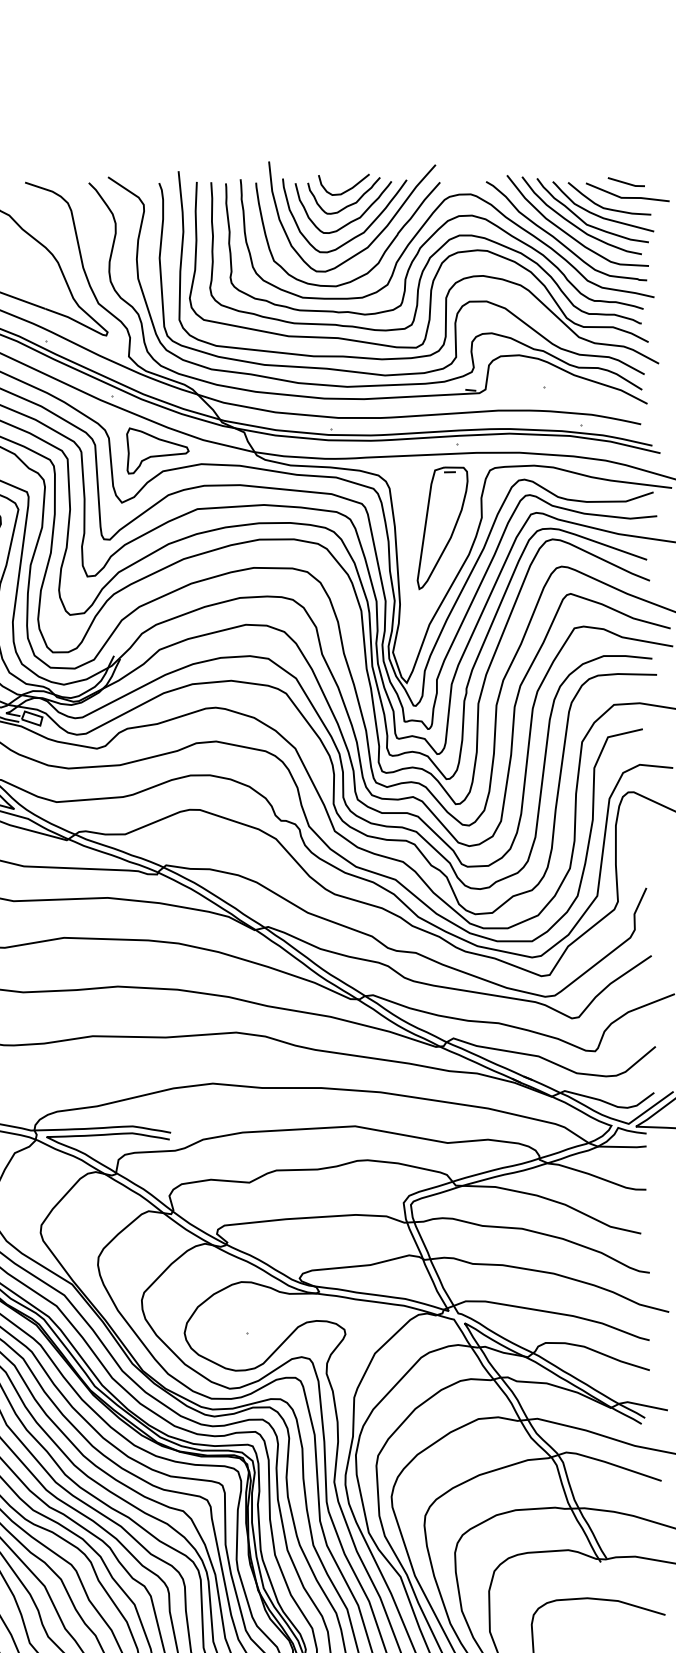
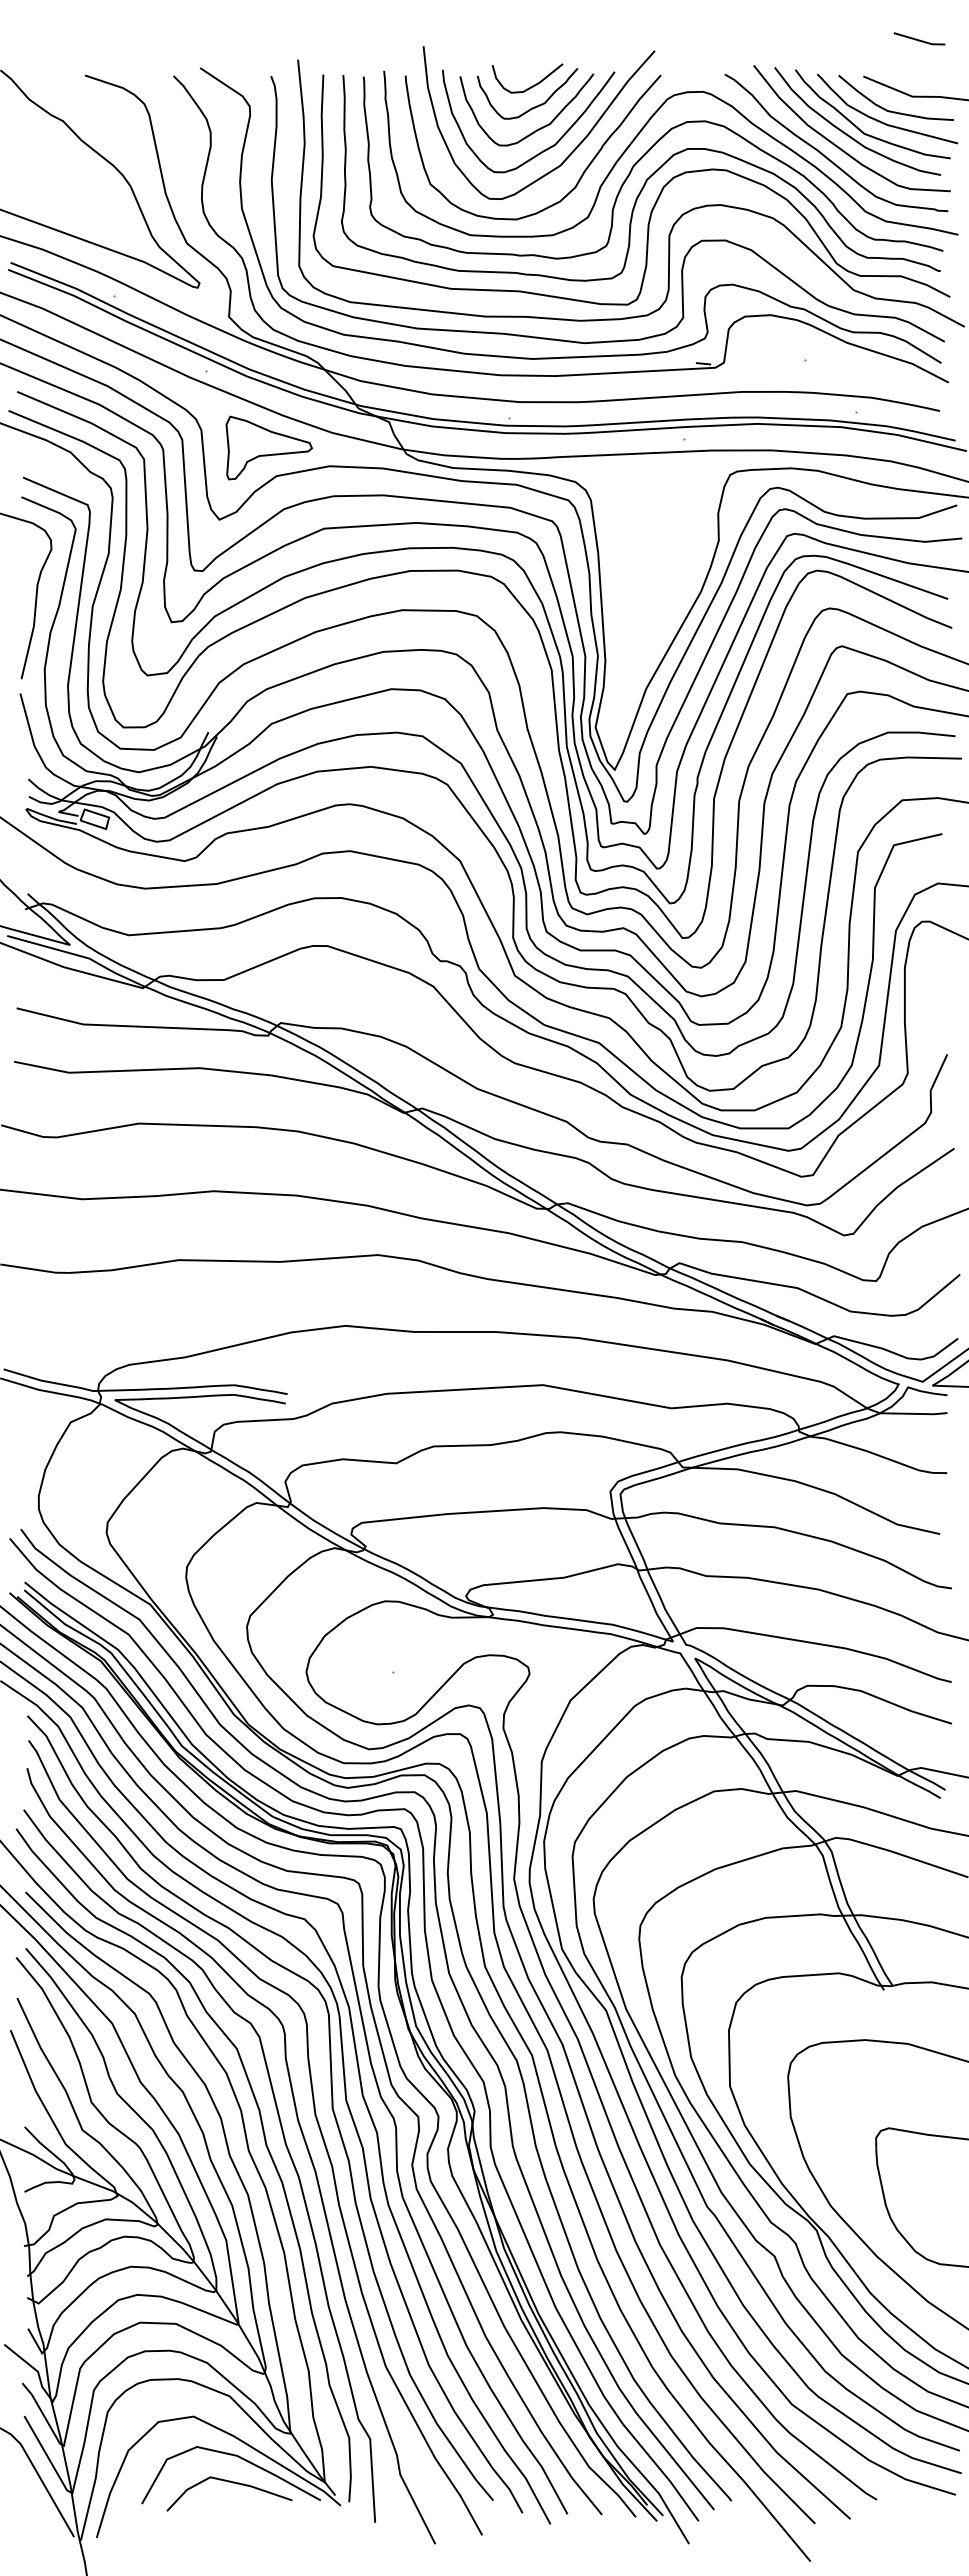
line: (626, 182) -> (919, 39), moved
part: (441, 528) -> (663, 555), removed

